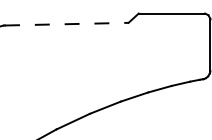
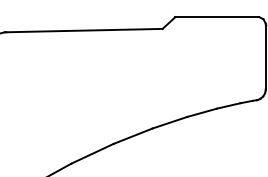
line: (66, 24) -> (84, 30), dashed -> solid

